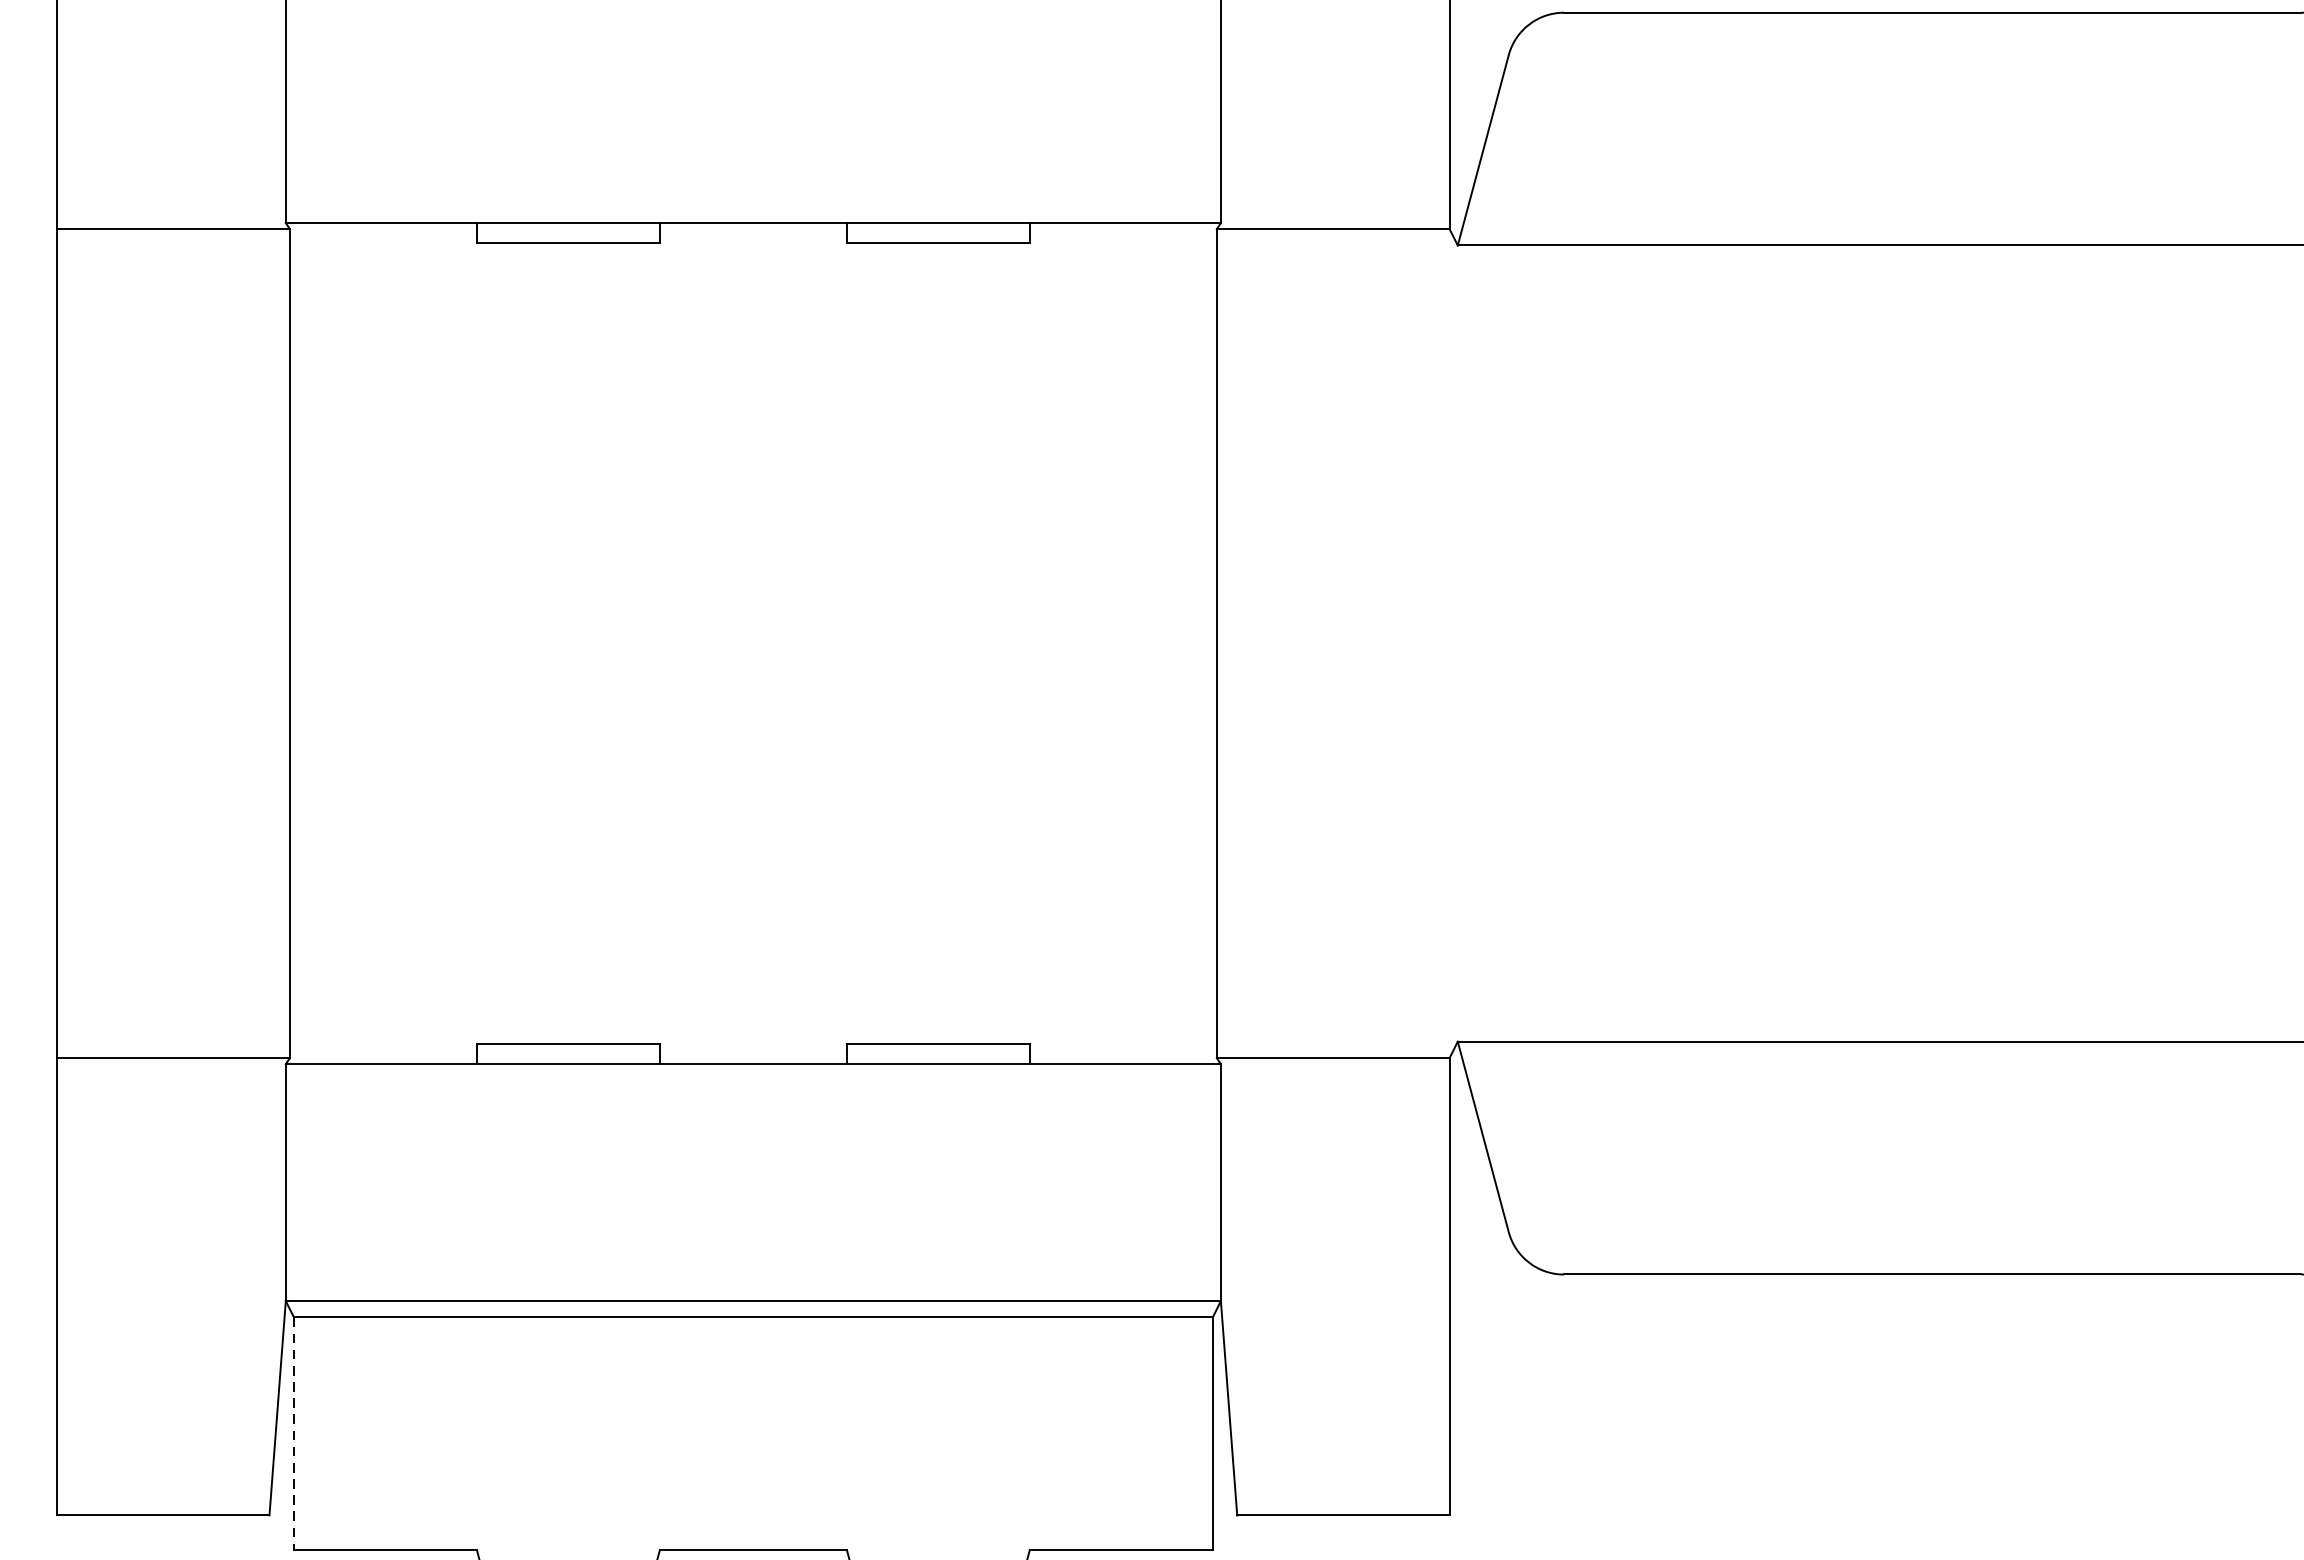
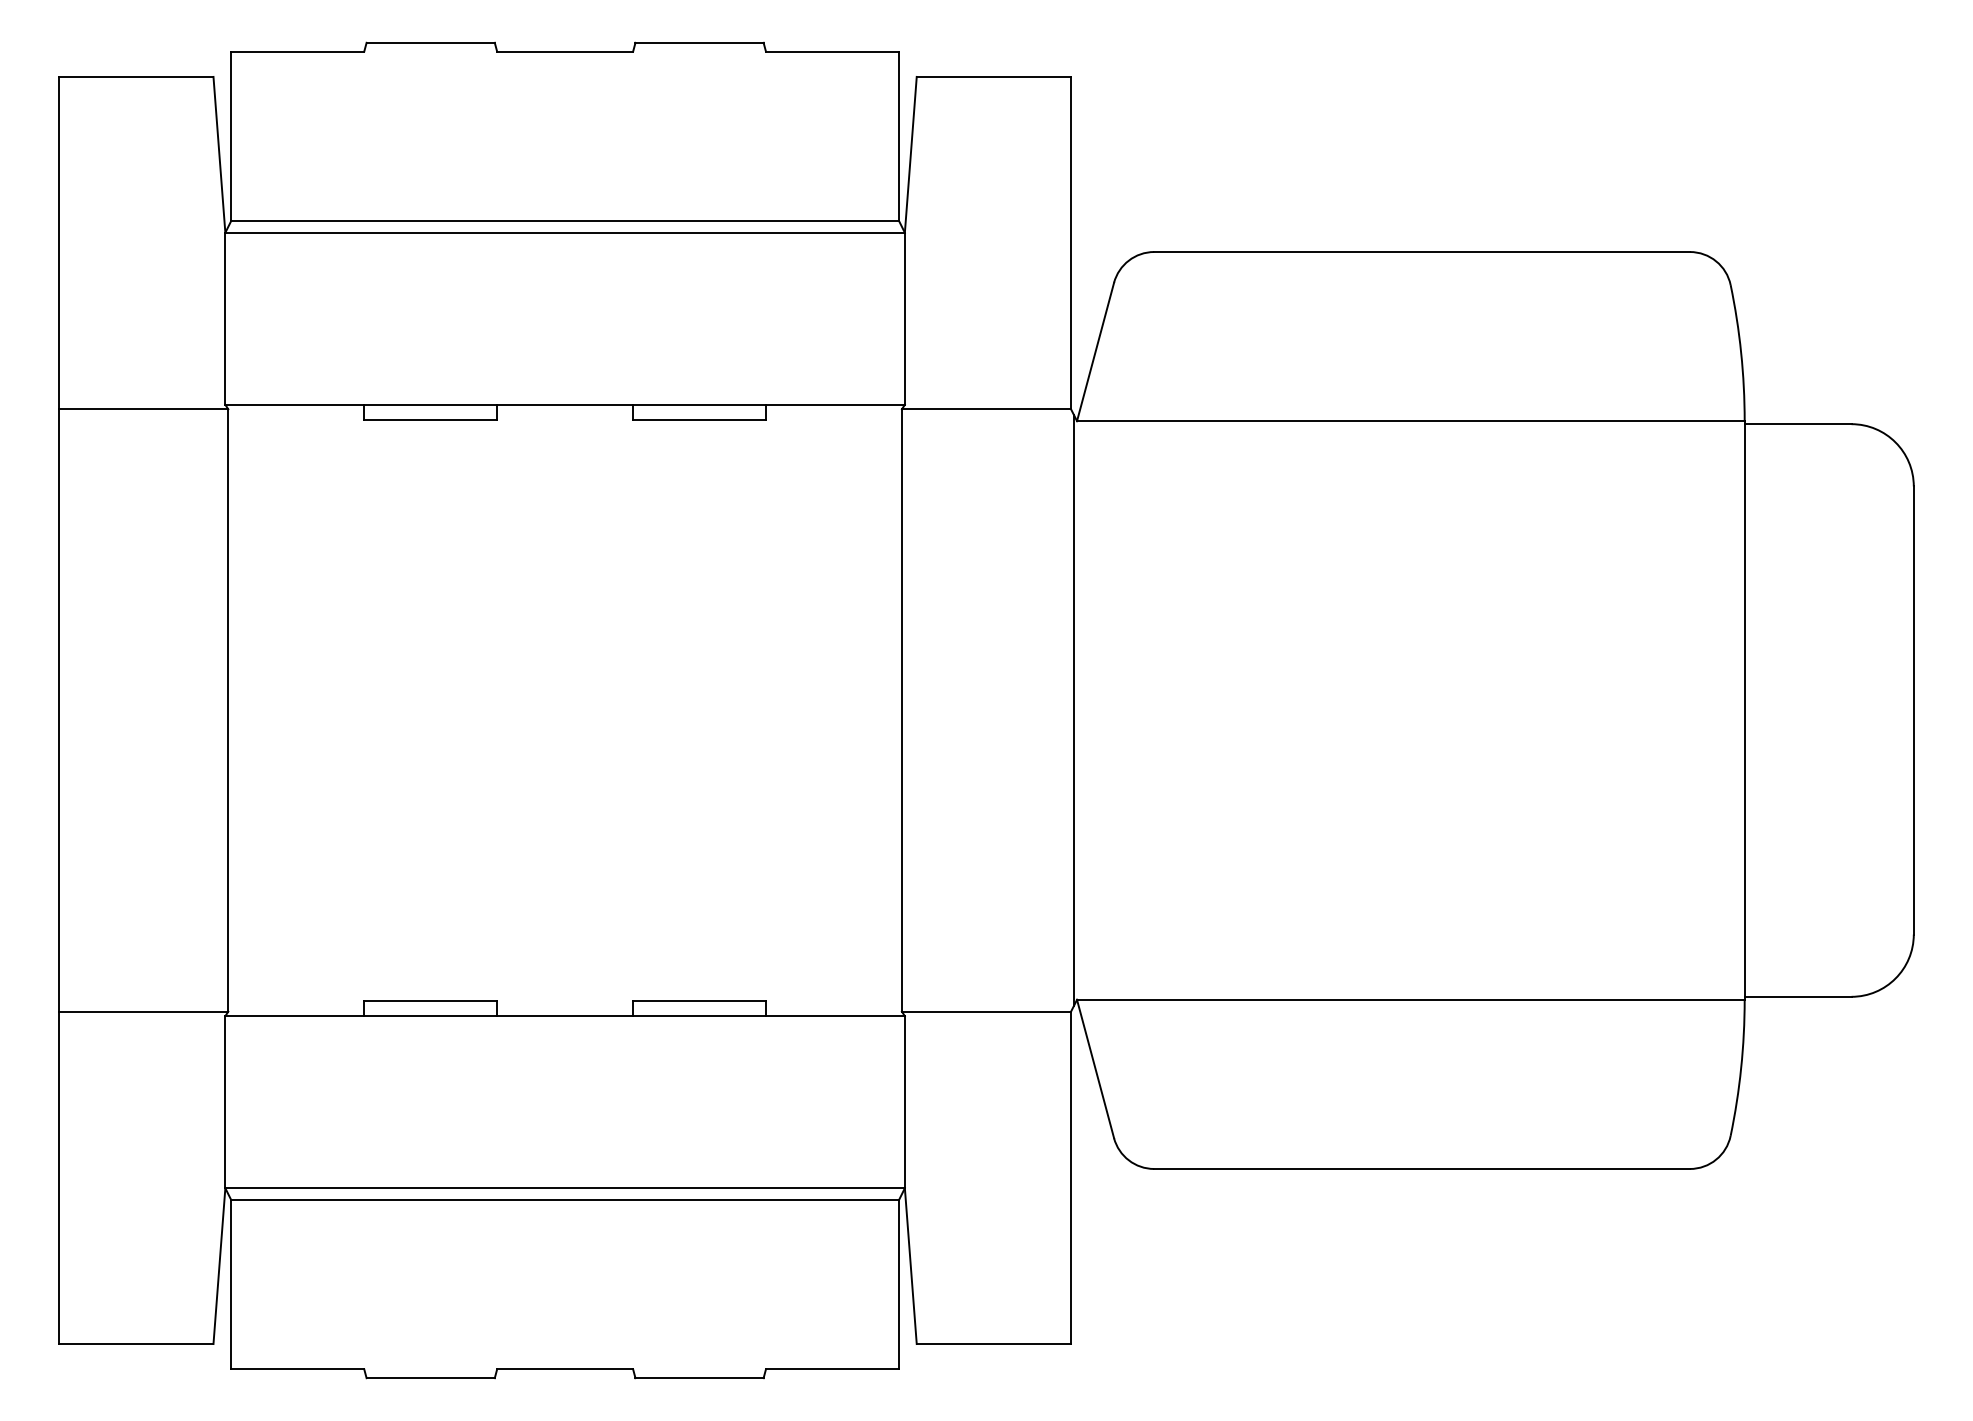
line: (1454, 643) -> (1074, 710), added
line: (294, 1433) -> (231, 1284), dashed -> solid

